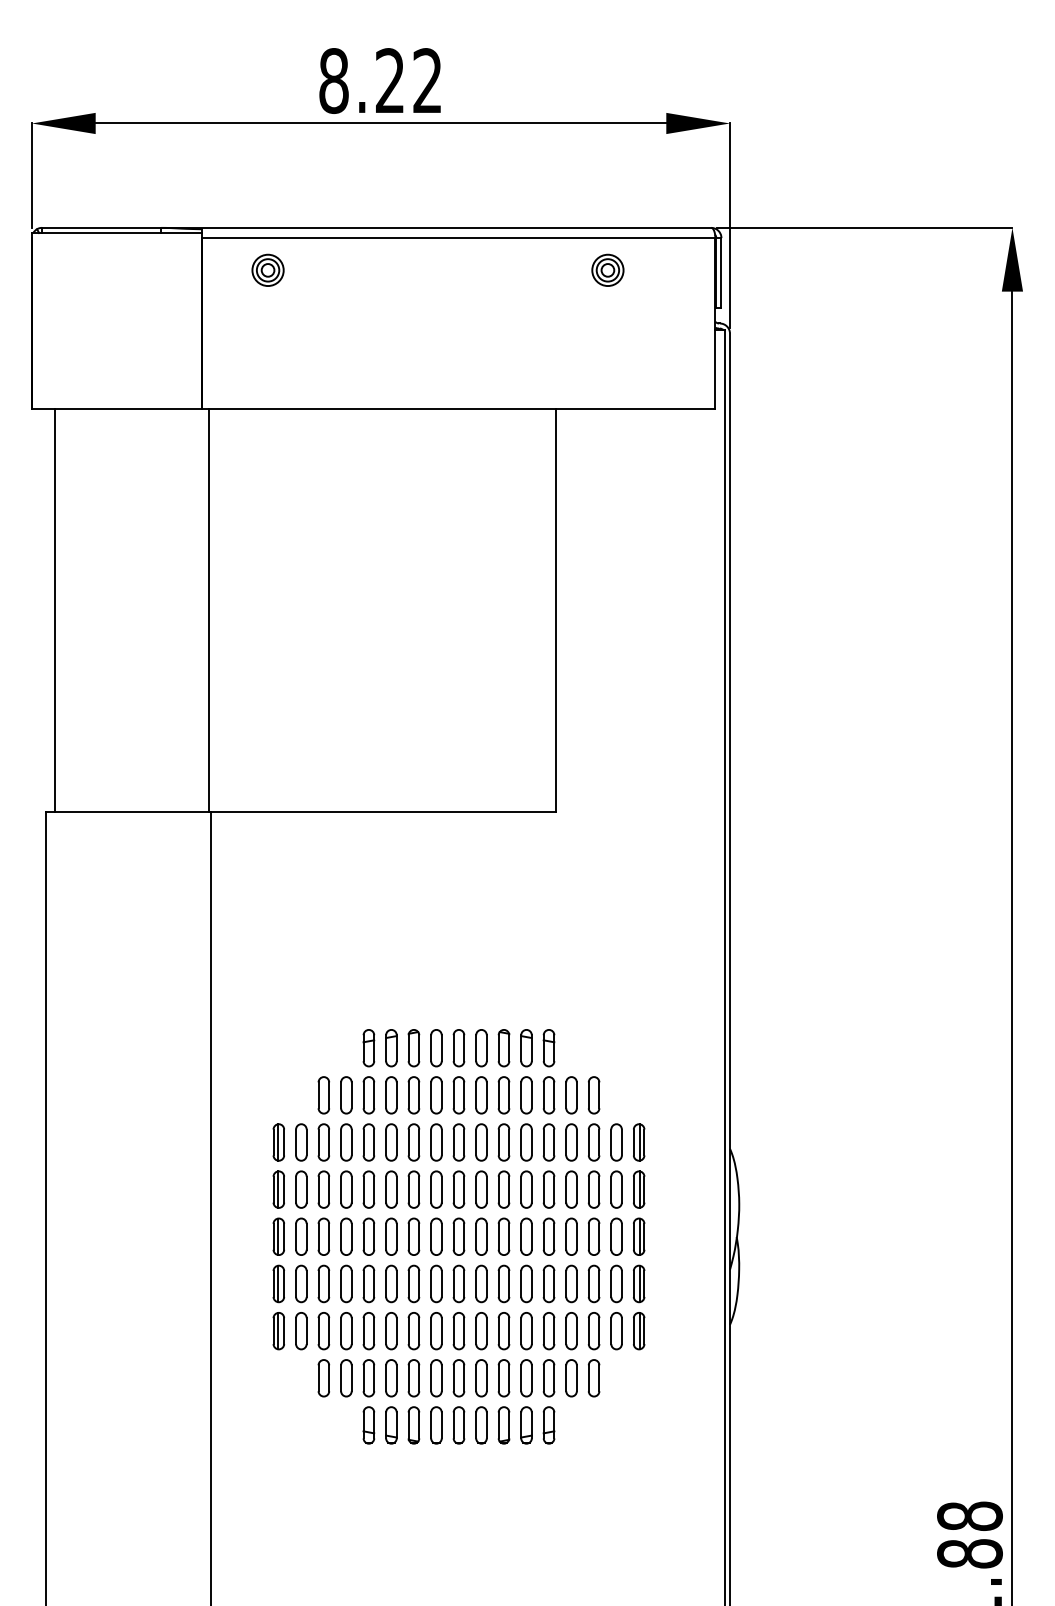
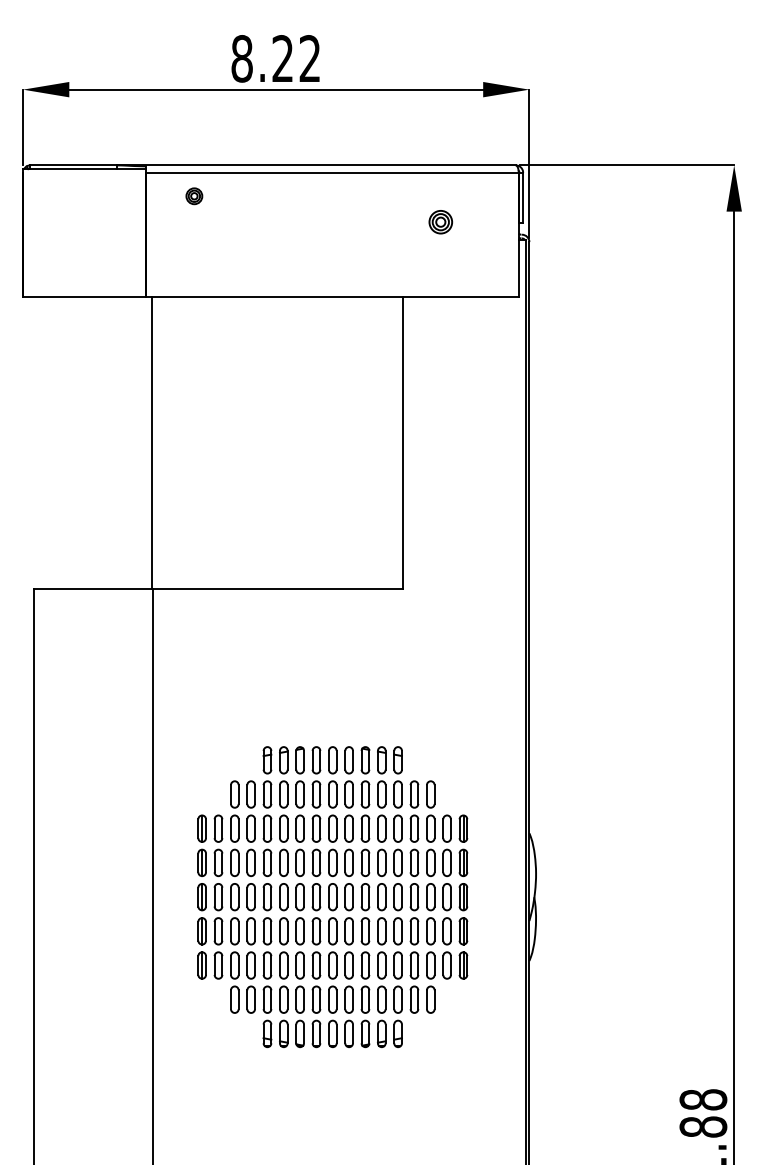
part: (268, 270) -> (194, 196), size x0.7
part: (607, 270) -> (440, 222), moved
line: (55, 609) -> (40, 442), removed

